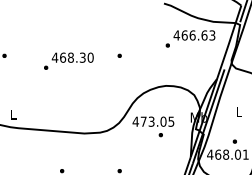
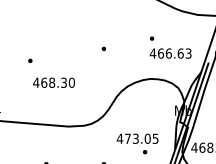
text: (194, 35) -> (170, 53), moved
text: (72, 57) -> (53, 82), moved
text: (153, 126) -> (137, 143), moved

